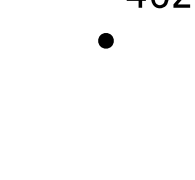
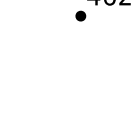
part: (105, 39) -> (80, 15), moved

